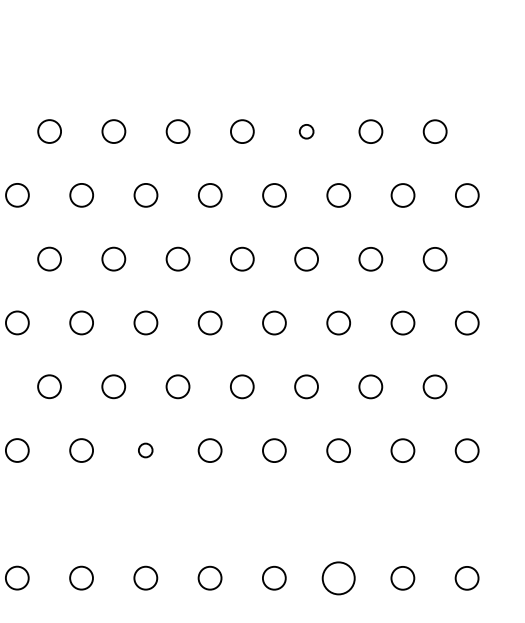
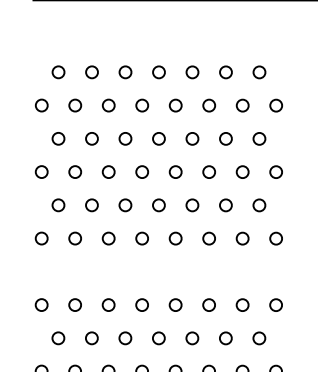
circle: (306, 131) -> (192, 72), size x1.67
circle: (145, 450) -> (108, 238), size x1.67
circle: (337, 577) -> (208, 304), size x0.71

